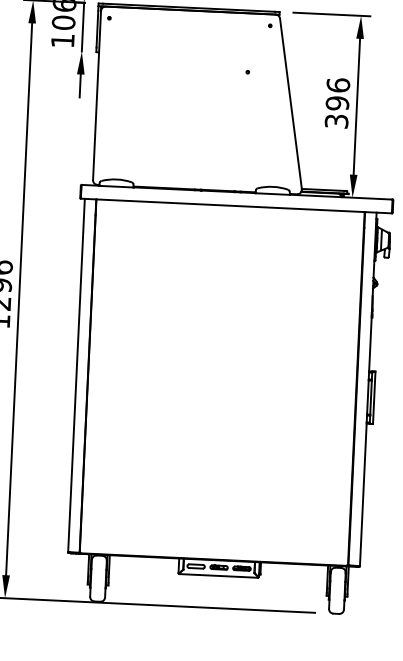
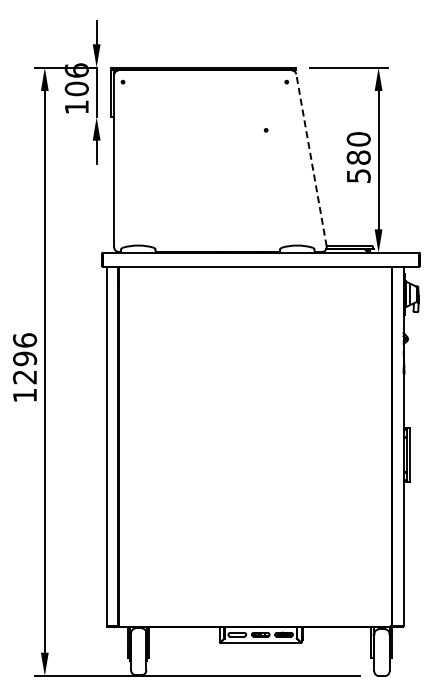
line: (291, 102) -> (311, 159), solid -> dashed
text: (337, 103) -> (358, 157), 396 -> 580

